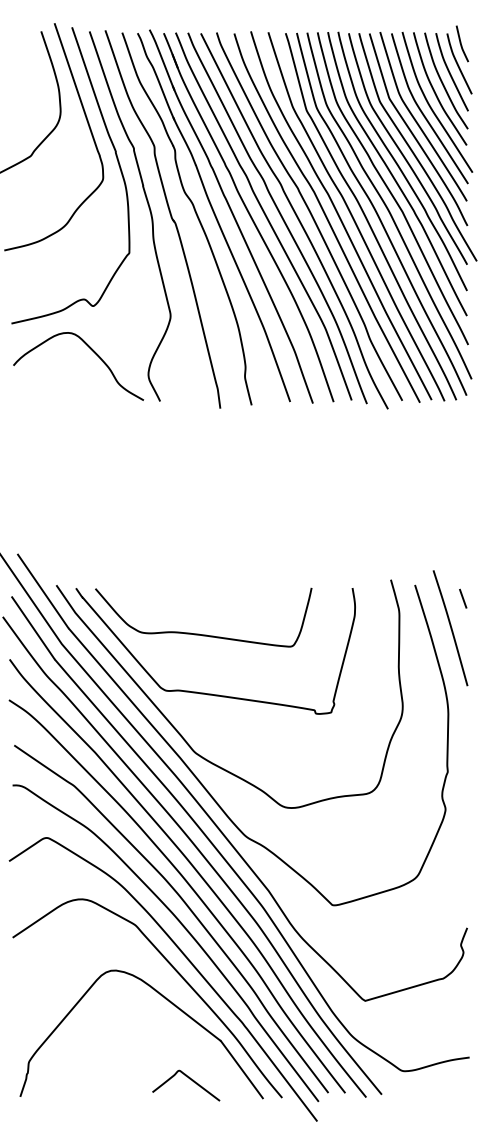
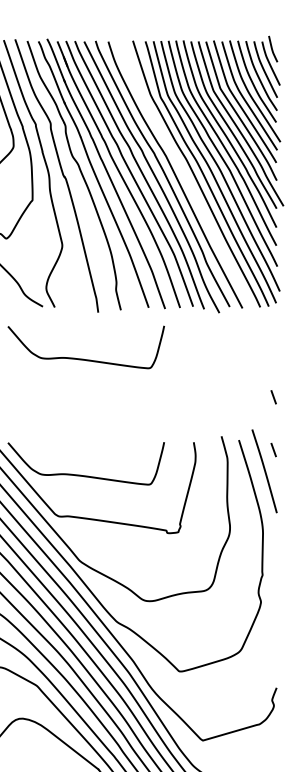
curve: (340, 216) -> (185, 173), removed
curve: (199, 472) -> (83, 358), added
line: (463, 525) -> (273, 397), added

